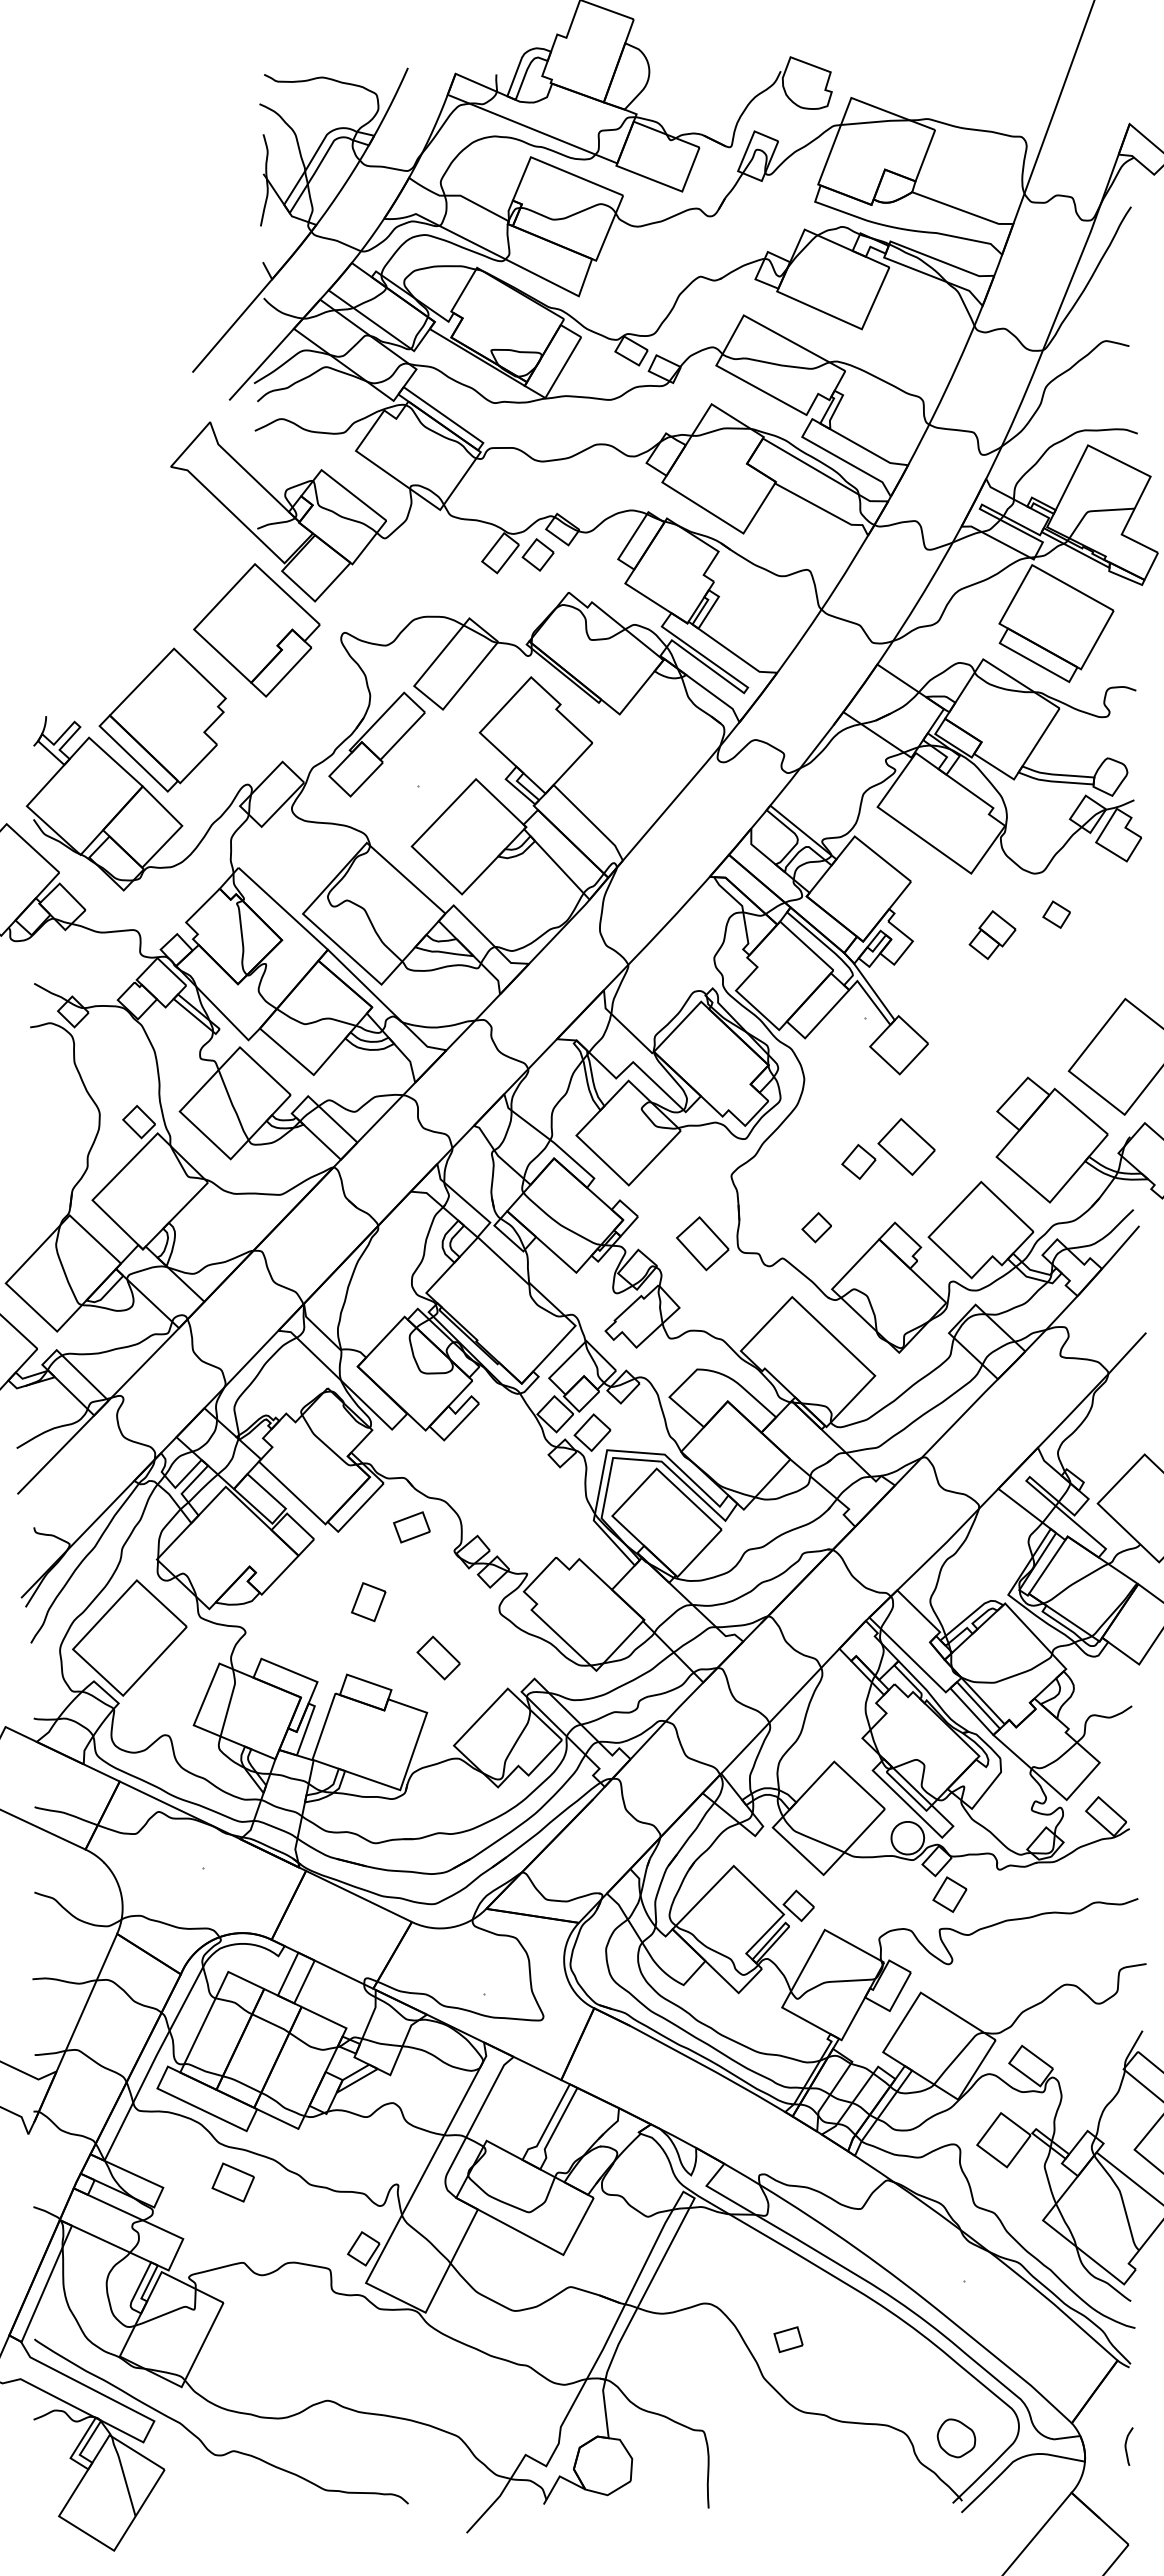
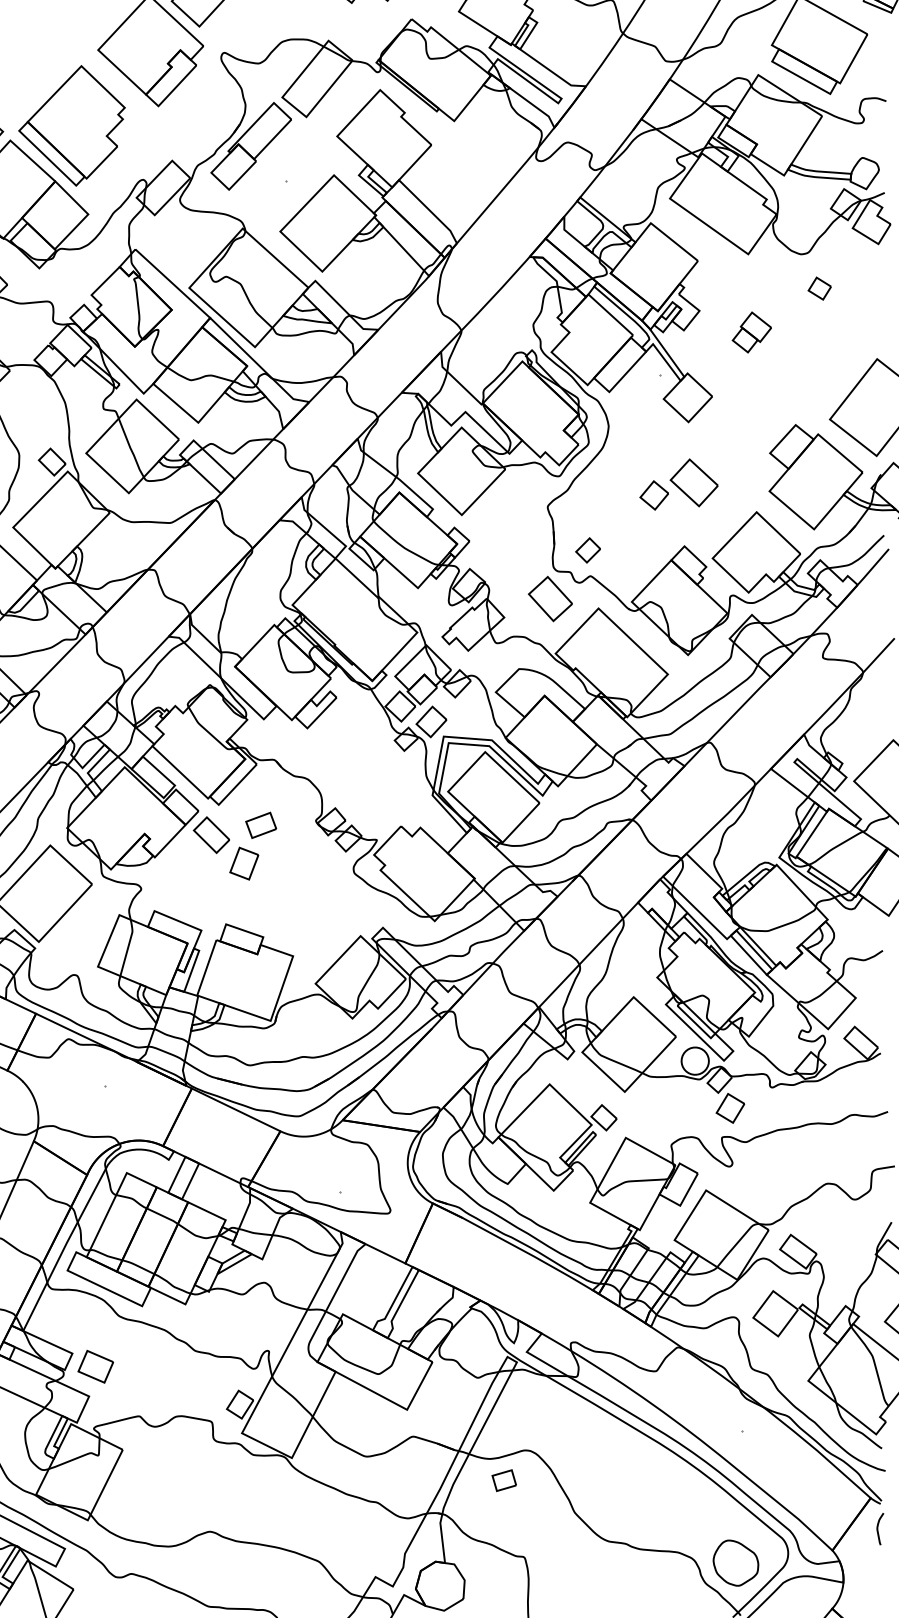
part: (992, 934) -> (751, 331), moved
part: (816, 1227) -> (587, 550), moved
part: (702, 1243) -> (550, 598), moved
part: (411, 1527) -> (260, 825), moved
part: (438, 1657) -> (211, 834), moved
part: (232, 2182) -> (95, 1366), moved
part: (788, 2339) -> (504, 1480), moved
part: (956, 2438) -> (735, 1563), size x1.43
curve: (1126, 2446) -> (878, 1529), moved

